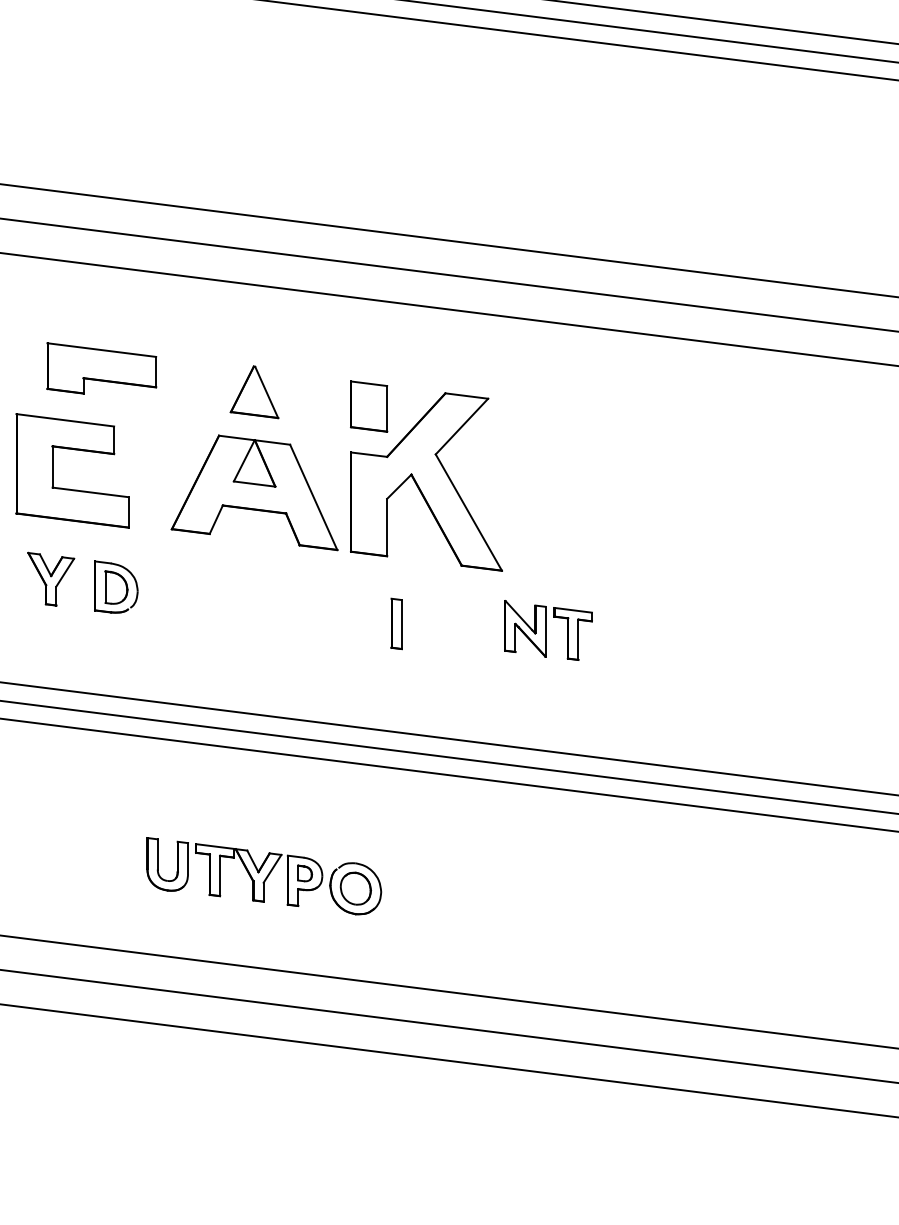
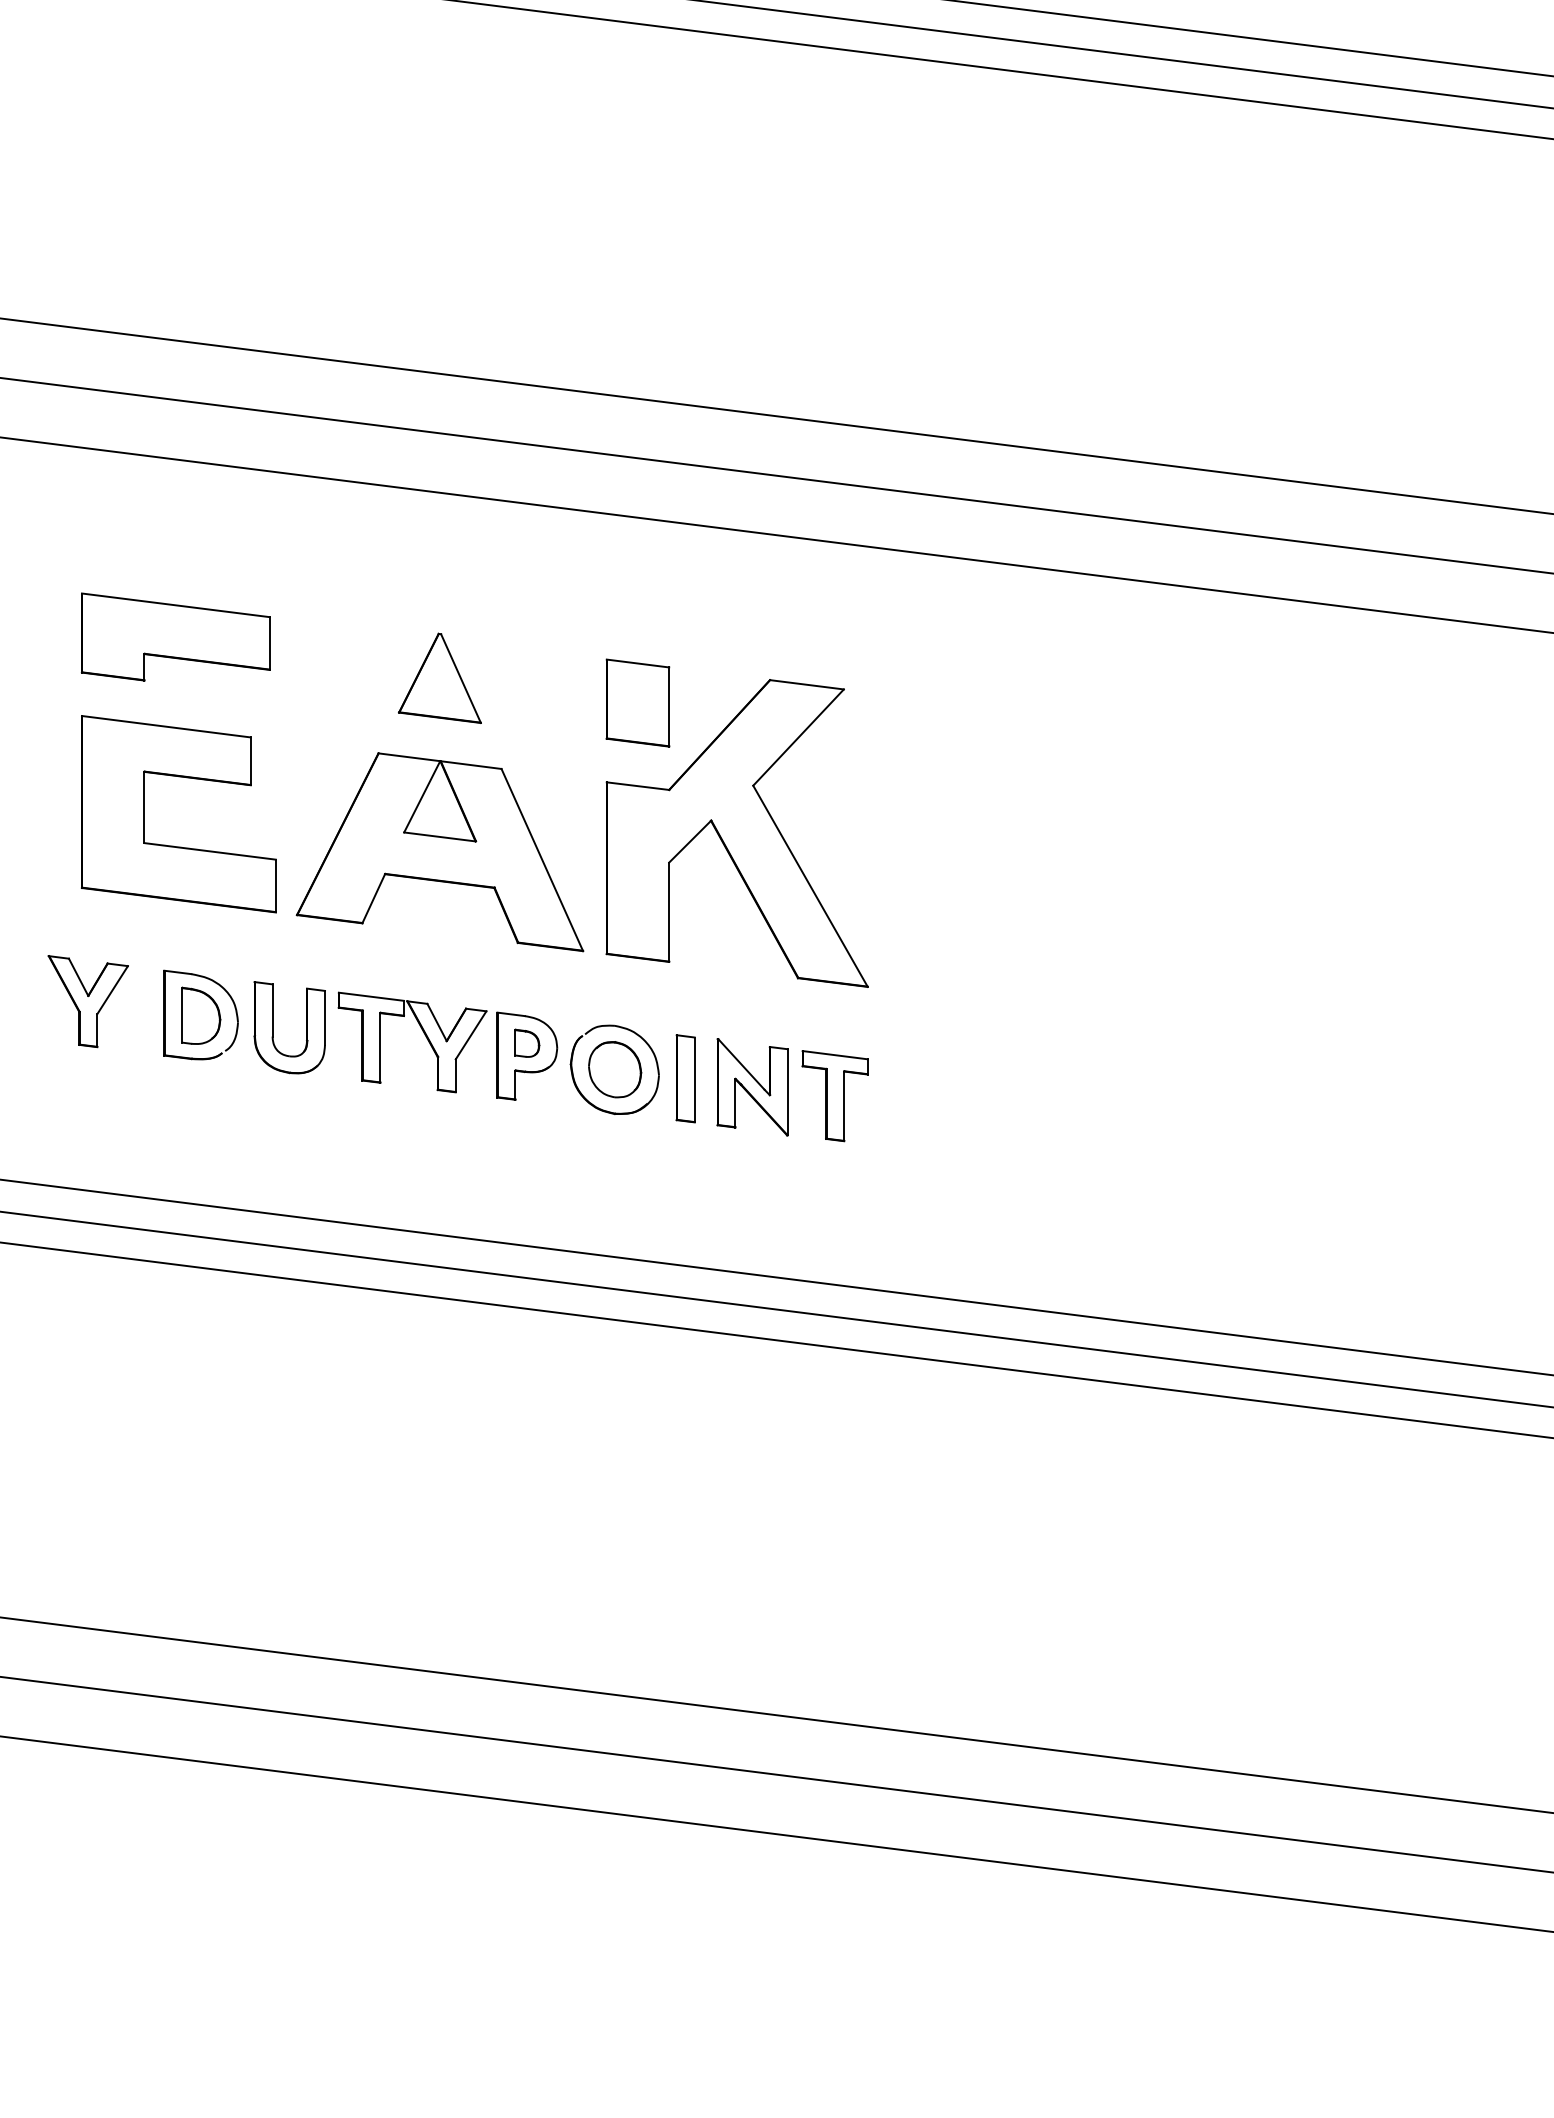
part: (69, 488) -> (173, 844), moved
part: (548, 630) -> (792, 1090), moved
part: (264, 876) -> (457, 1048), moved

